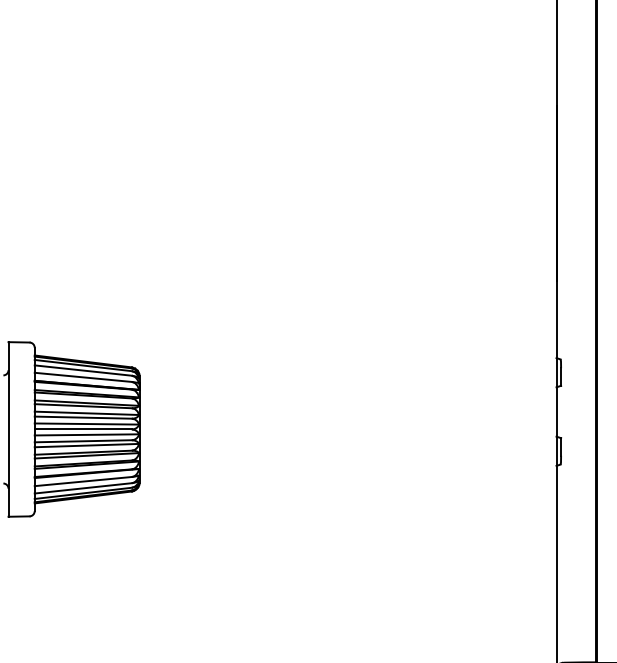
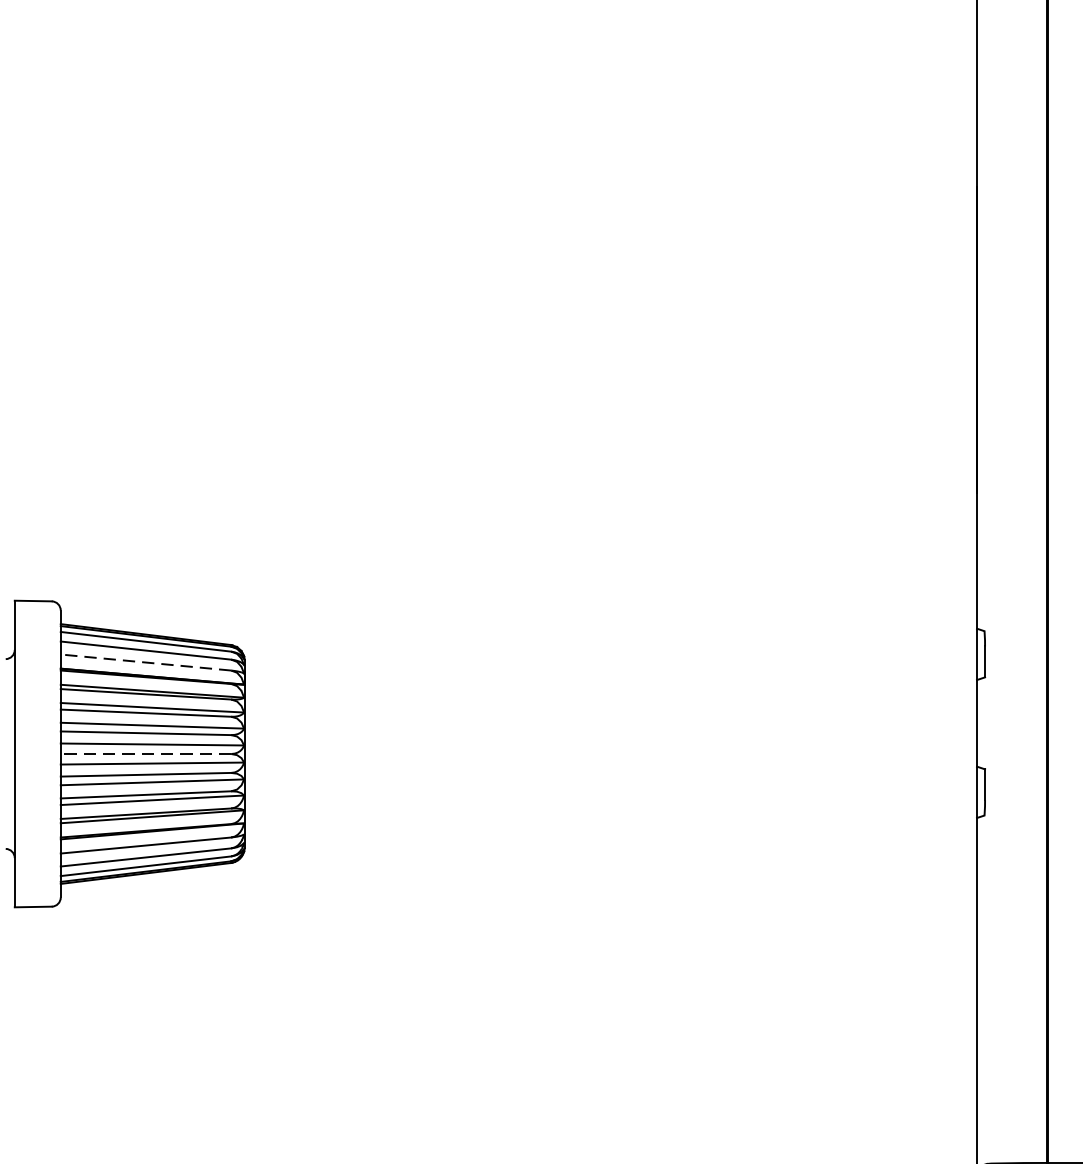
line: (83, 377) -> (146, 662), solid -> dashed
line: (83, 429) -> (146, 754), solid -> dashed

